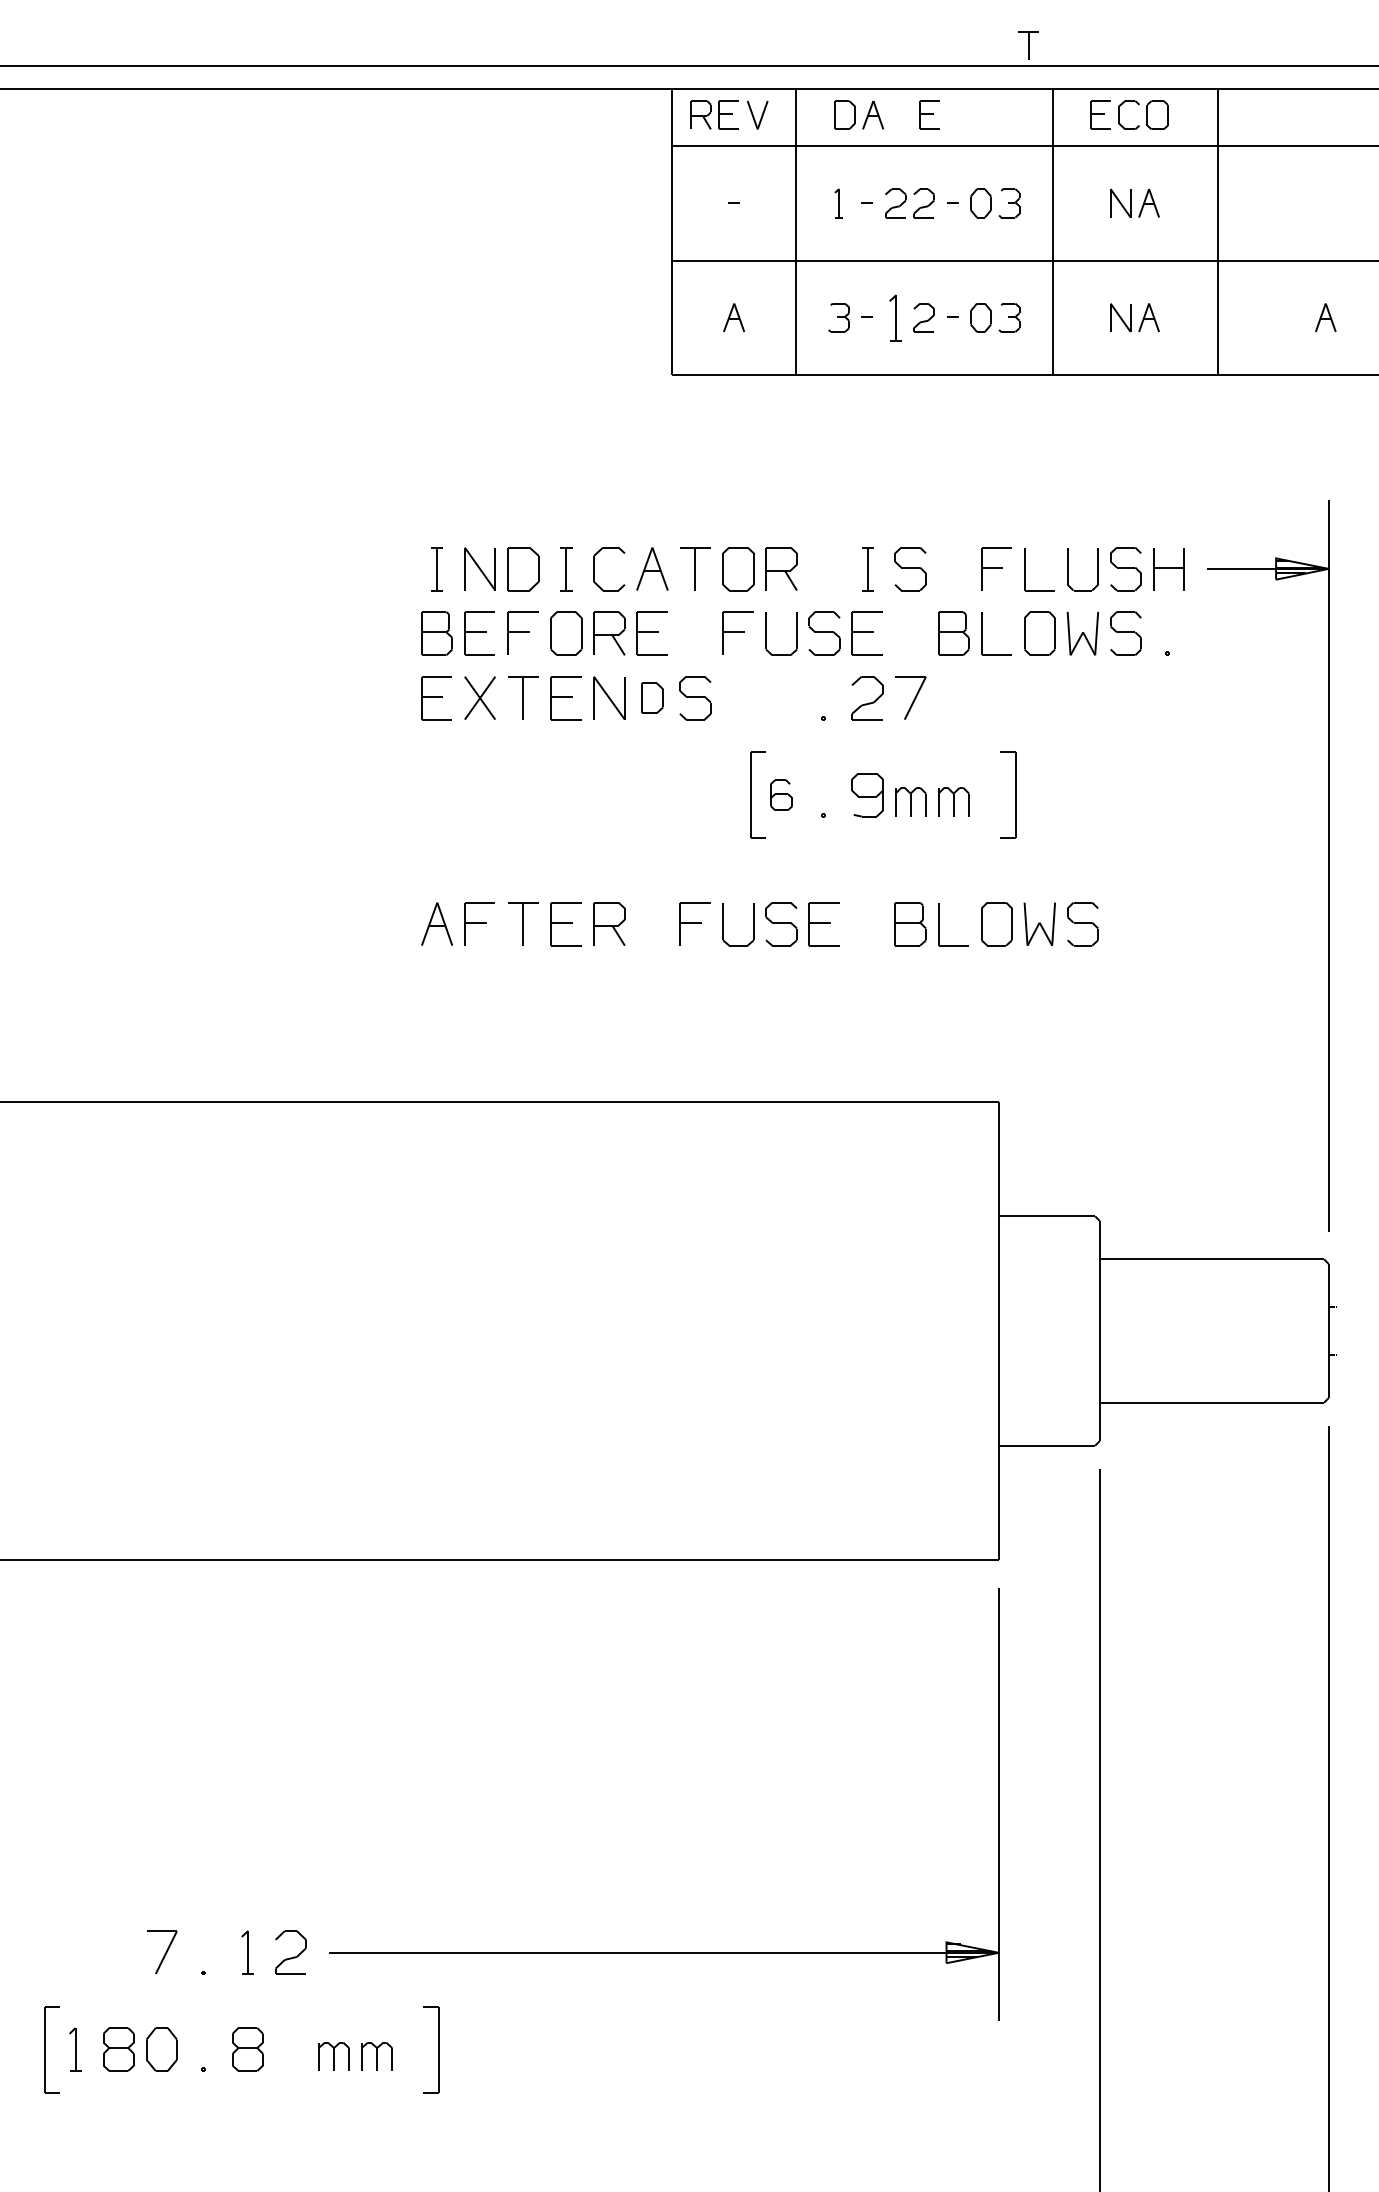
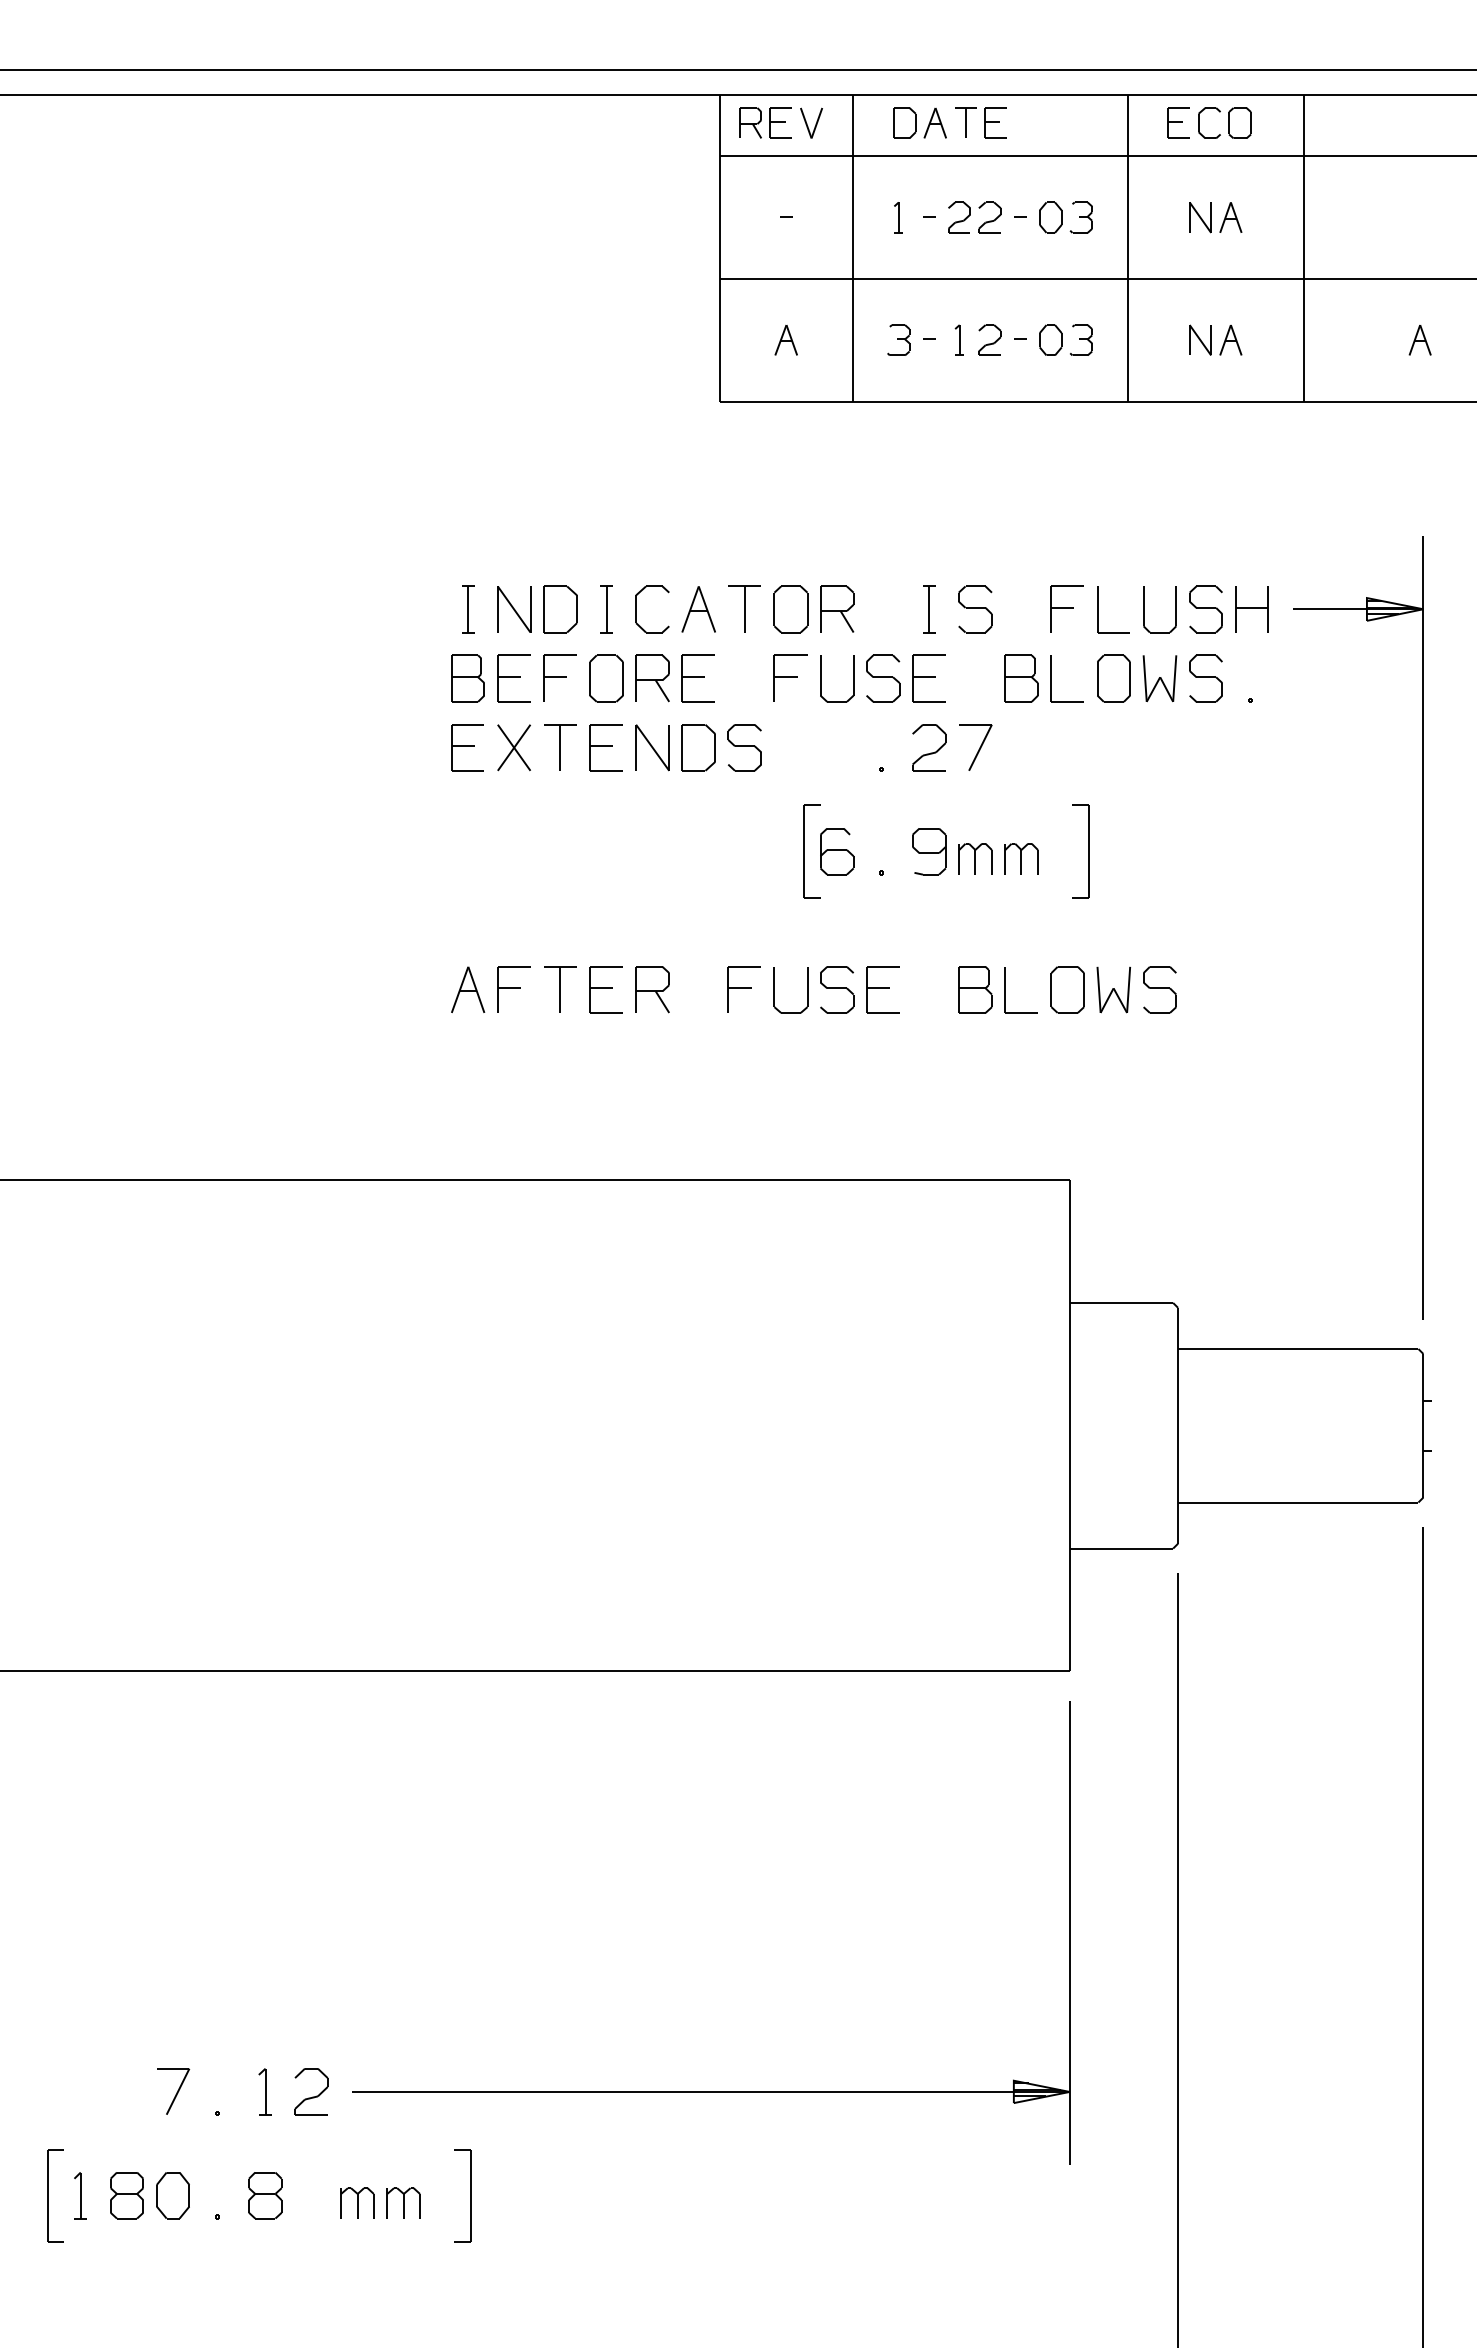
part: (1028, 45) -> (965, 122), moved
part: (894, 317) -> (958, 339), size x0.62
part: (652, 697) -> (698, 747), size x1.43
part: (781, 794) -> (837, 851), size x1.43

